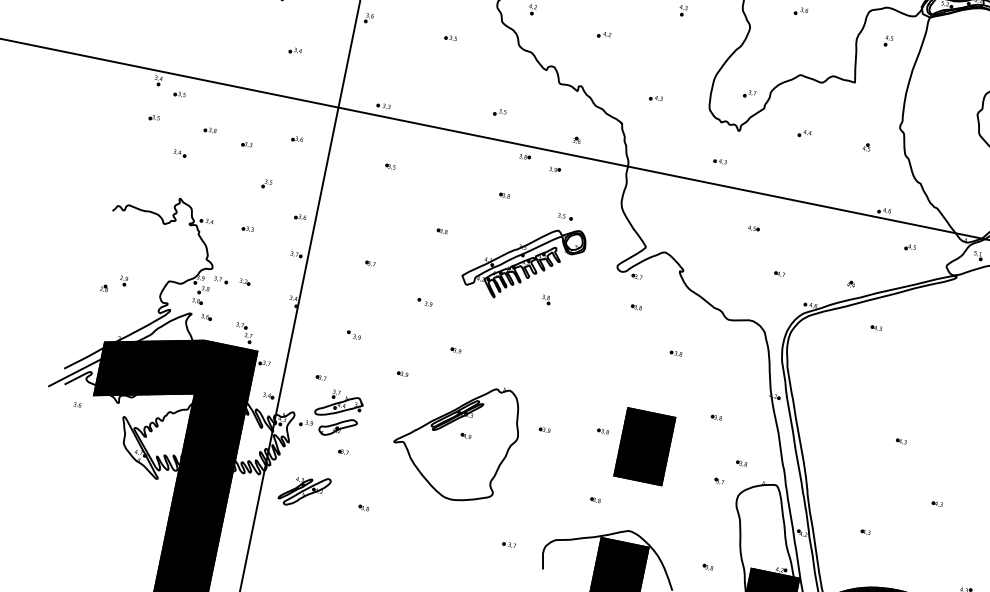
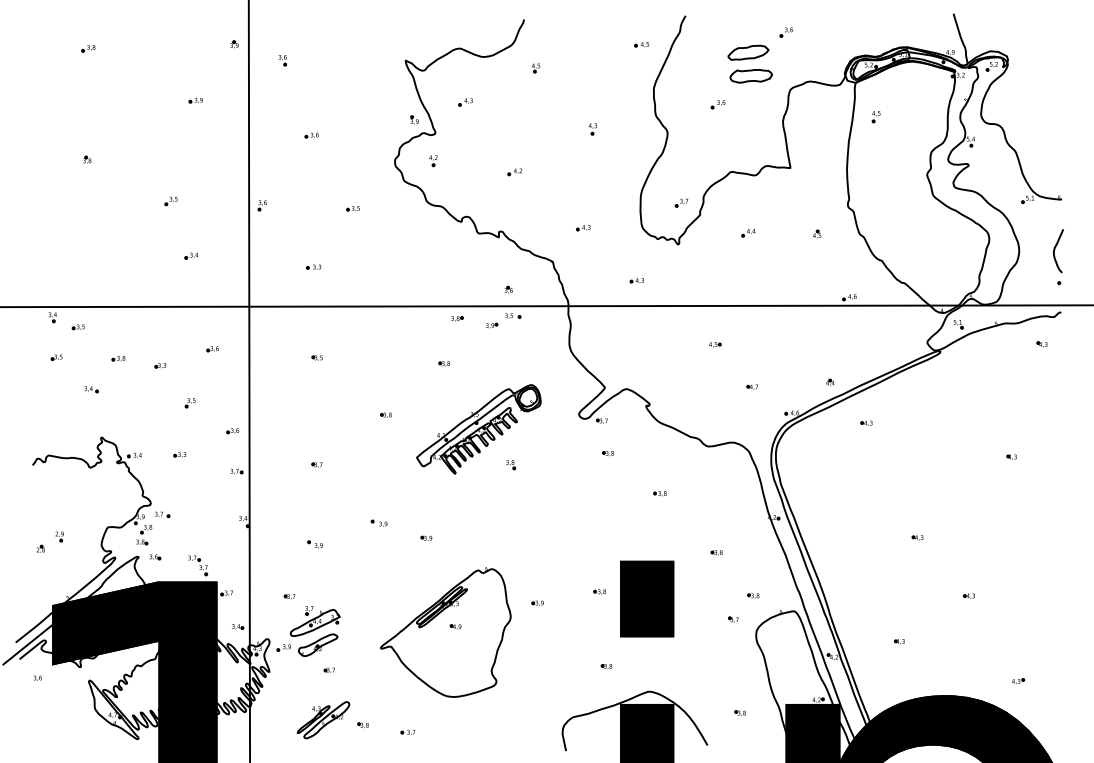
part: (887, 41) -> (875, 117), moved
part: (383, 105) -> (313, 266), moved
part: (500, 113) -> (421, 277), removed
part: (719, 161) -> (636, 280), moved
part: (565, 216) -> (513, 315), moved
part: (909, 247) -> (884, 330), removed
part: (245, 281) -> (188, 511), removed
part: (424, 301) -> (378, 522), moved
part: (403, 373) -> (375, 574), removed
part: (304, 491) -> (323, 720), moved
part: (508, 543) -> (407, 731), moved

